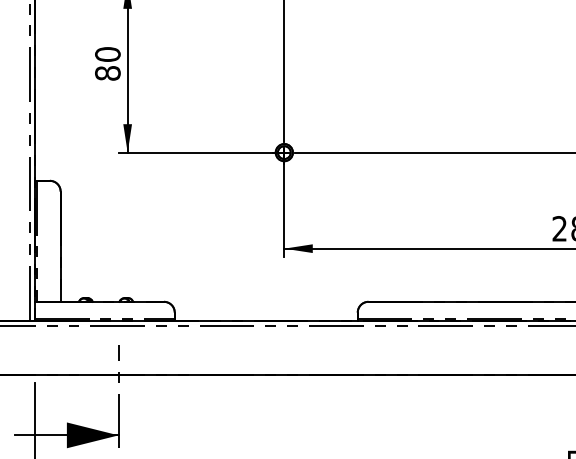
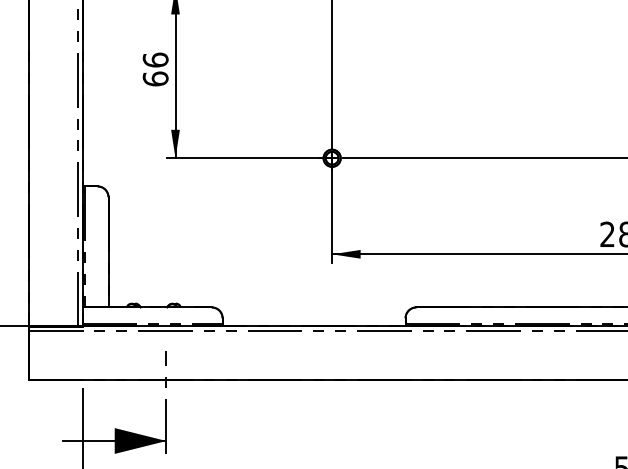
text: (107, 63) -> (155, 69), 80 -> 66

